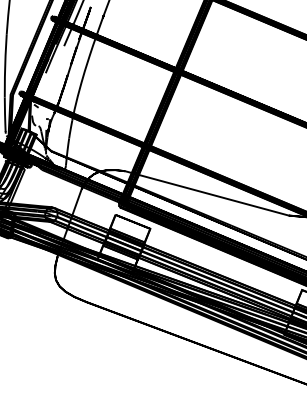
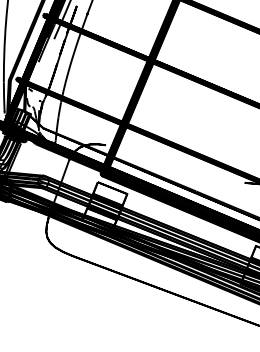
line: (206, 193) -> (174, 164), removed

